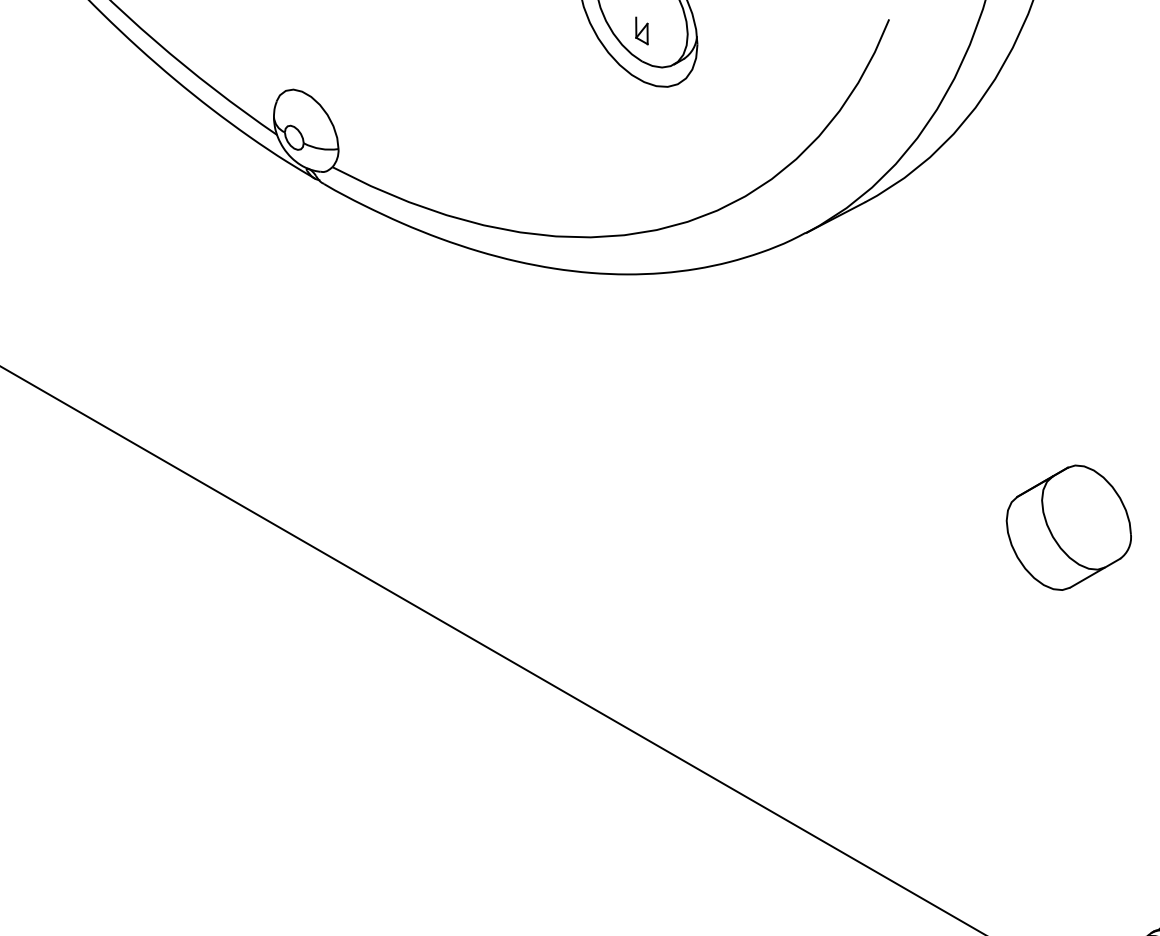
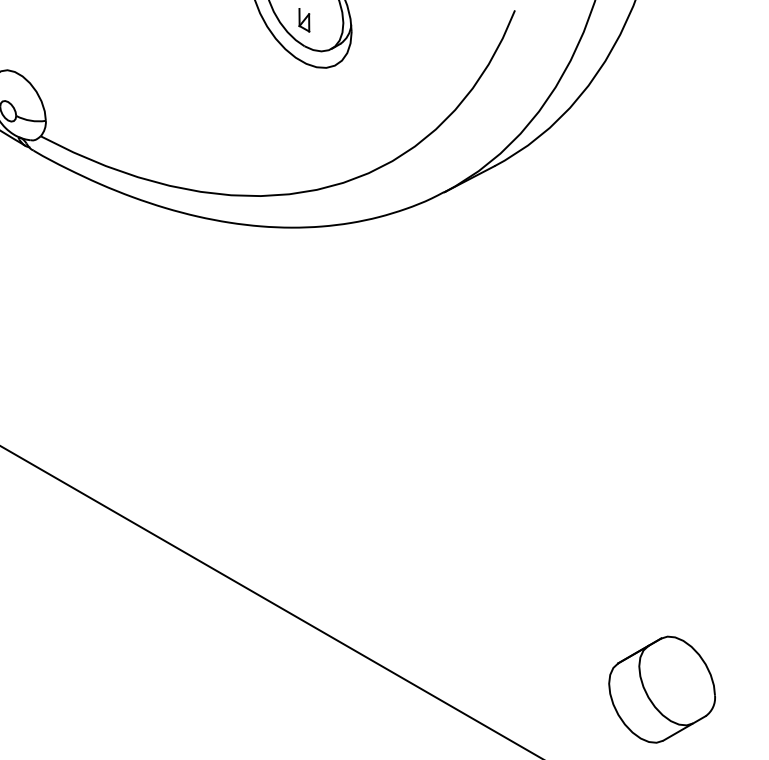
part: (1068, 527) -> (661, 689), moved

